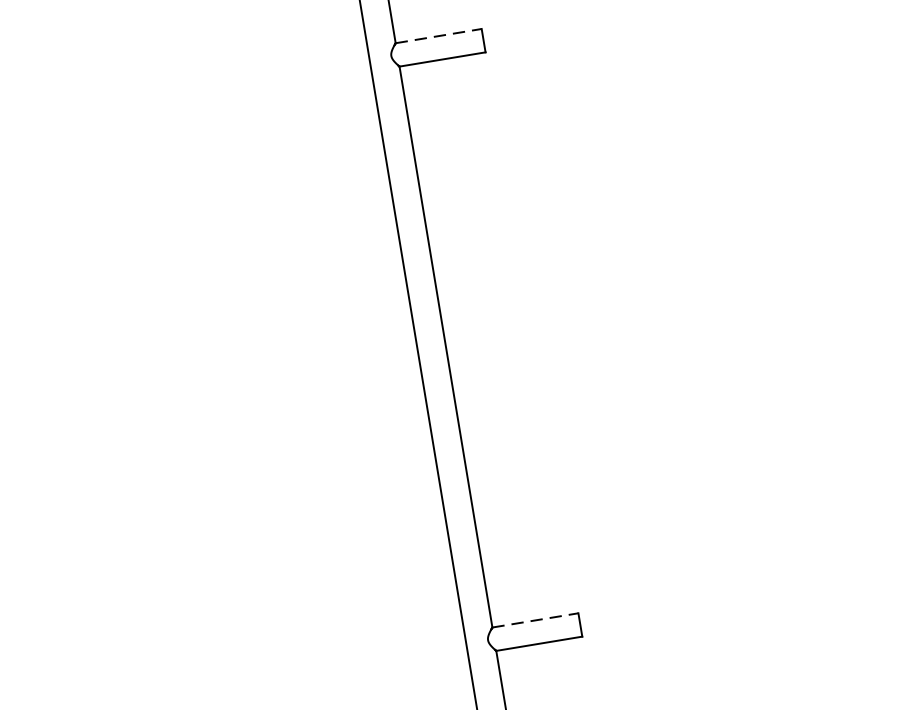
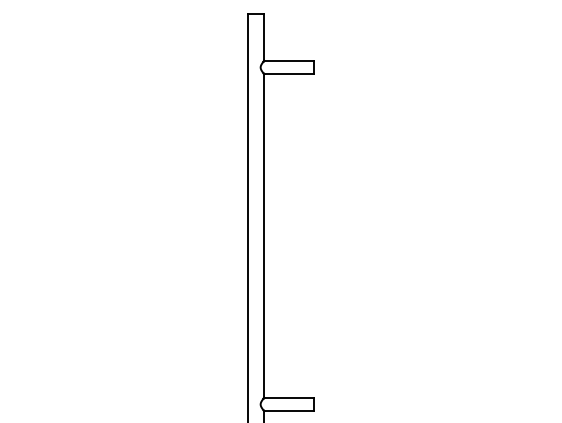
line: (439, 35) -> (289, 60), dashed -> solid
line: (536, 619) -> (289, 397), dashed -> solid

